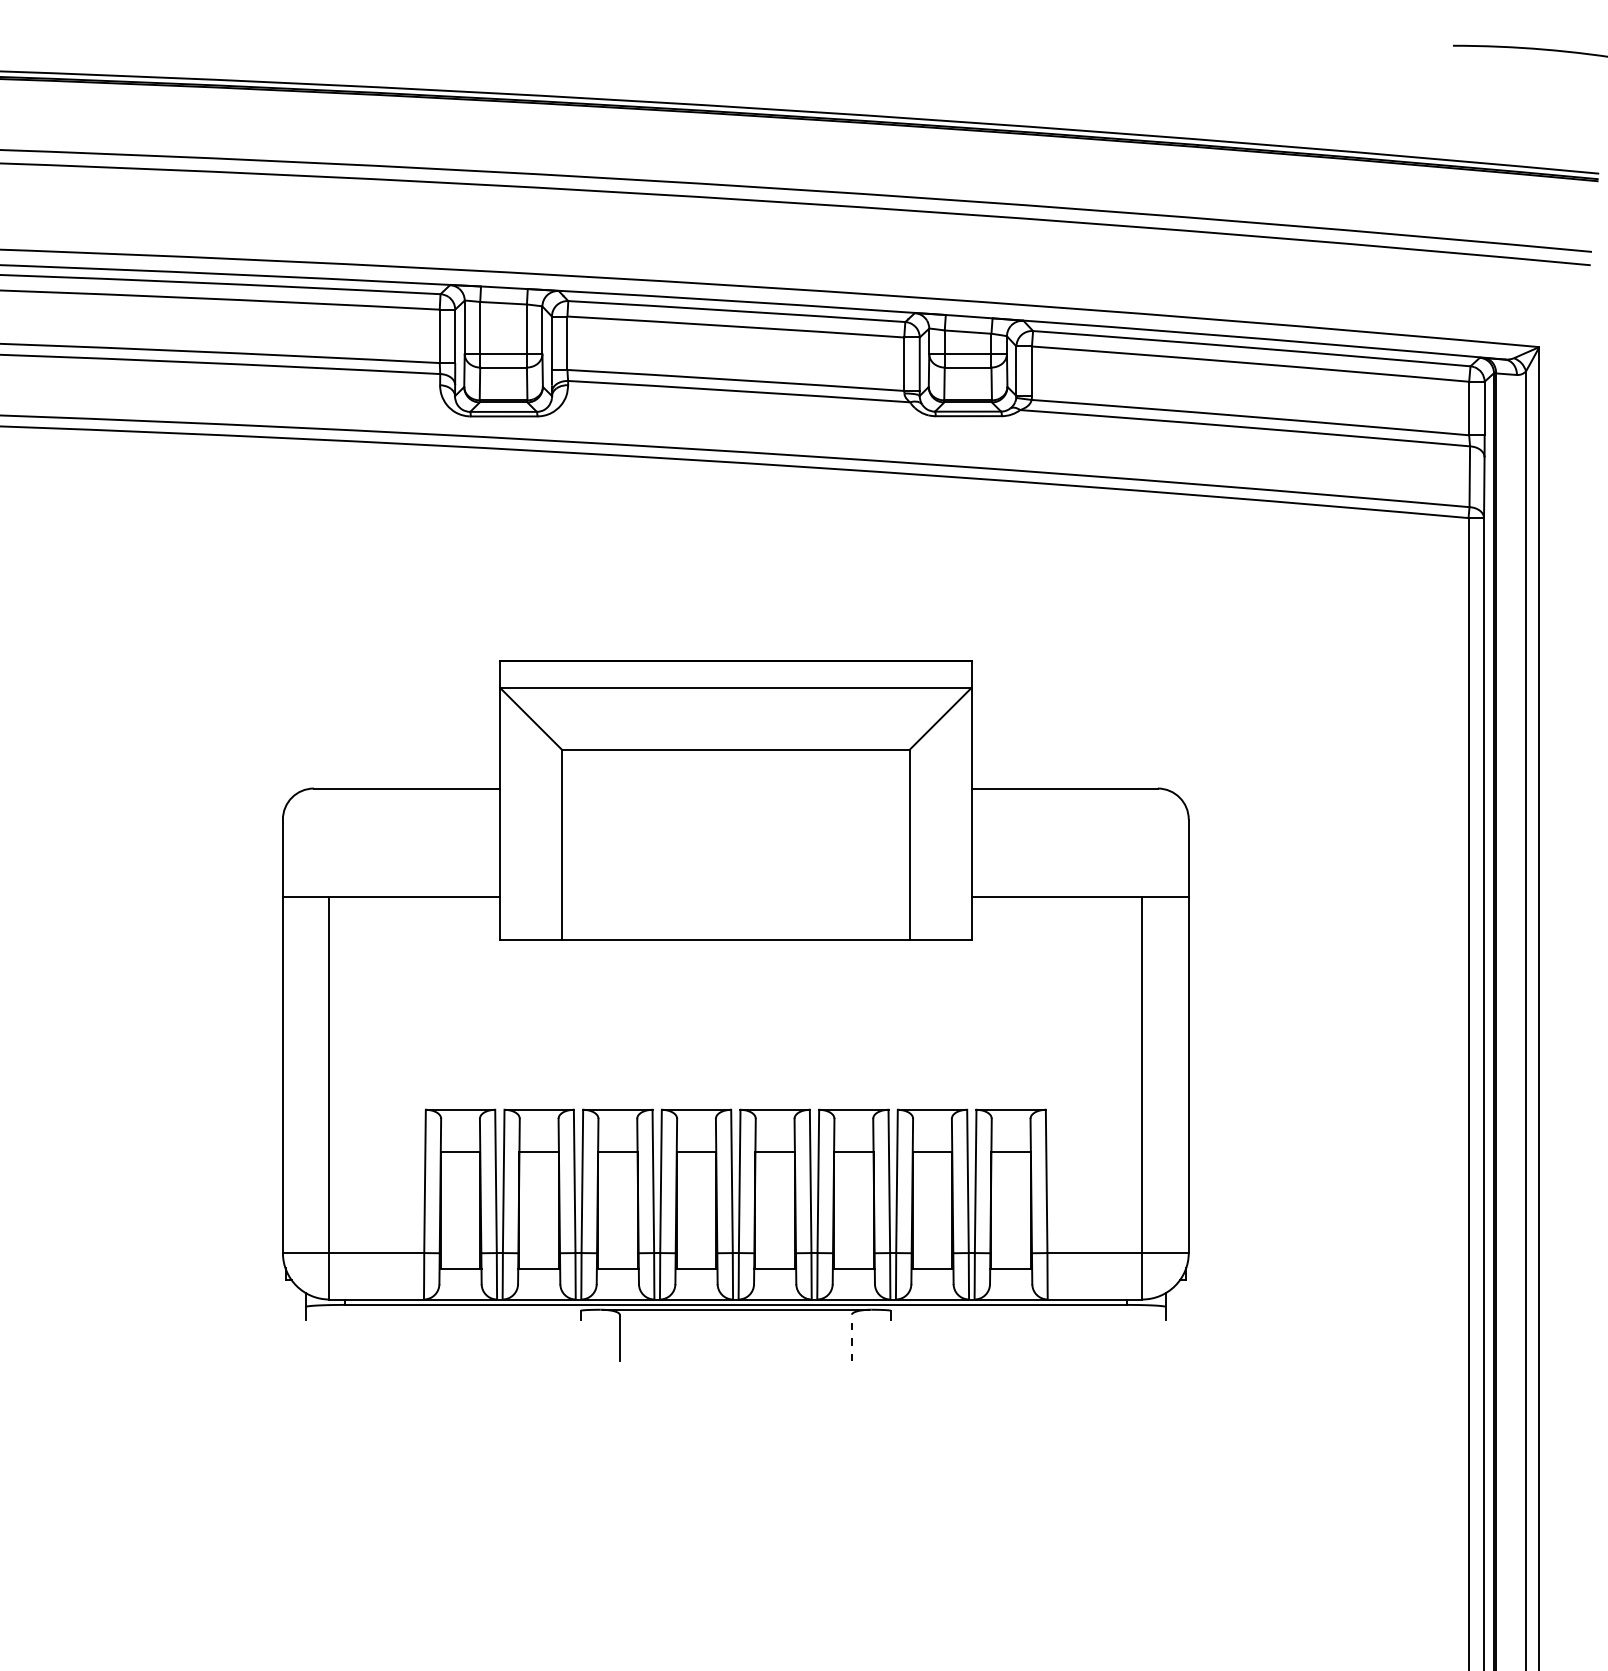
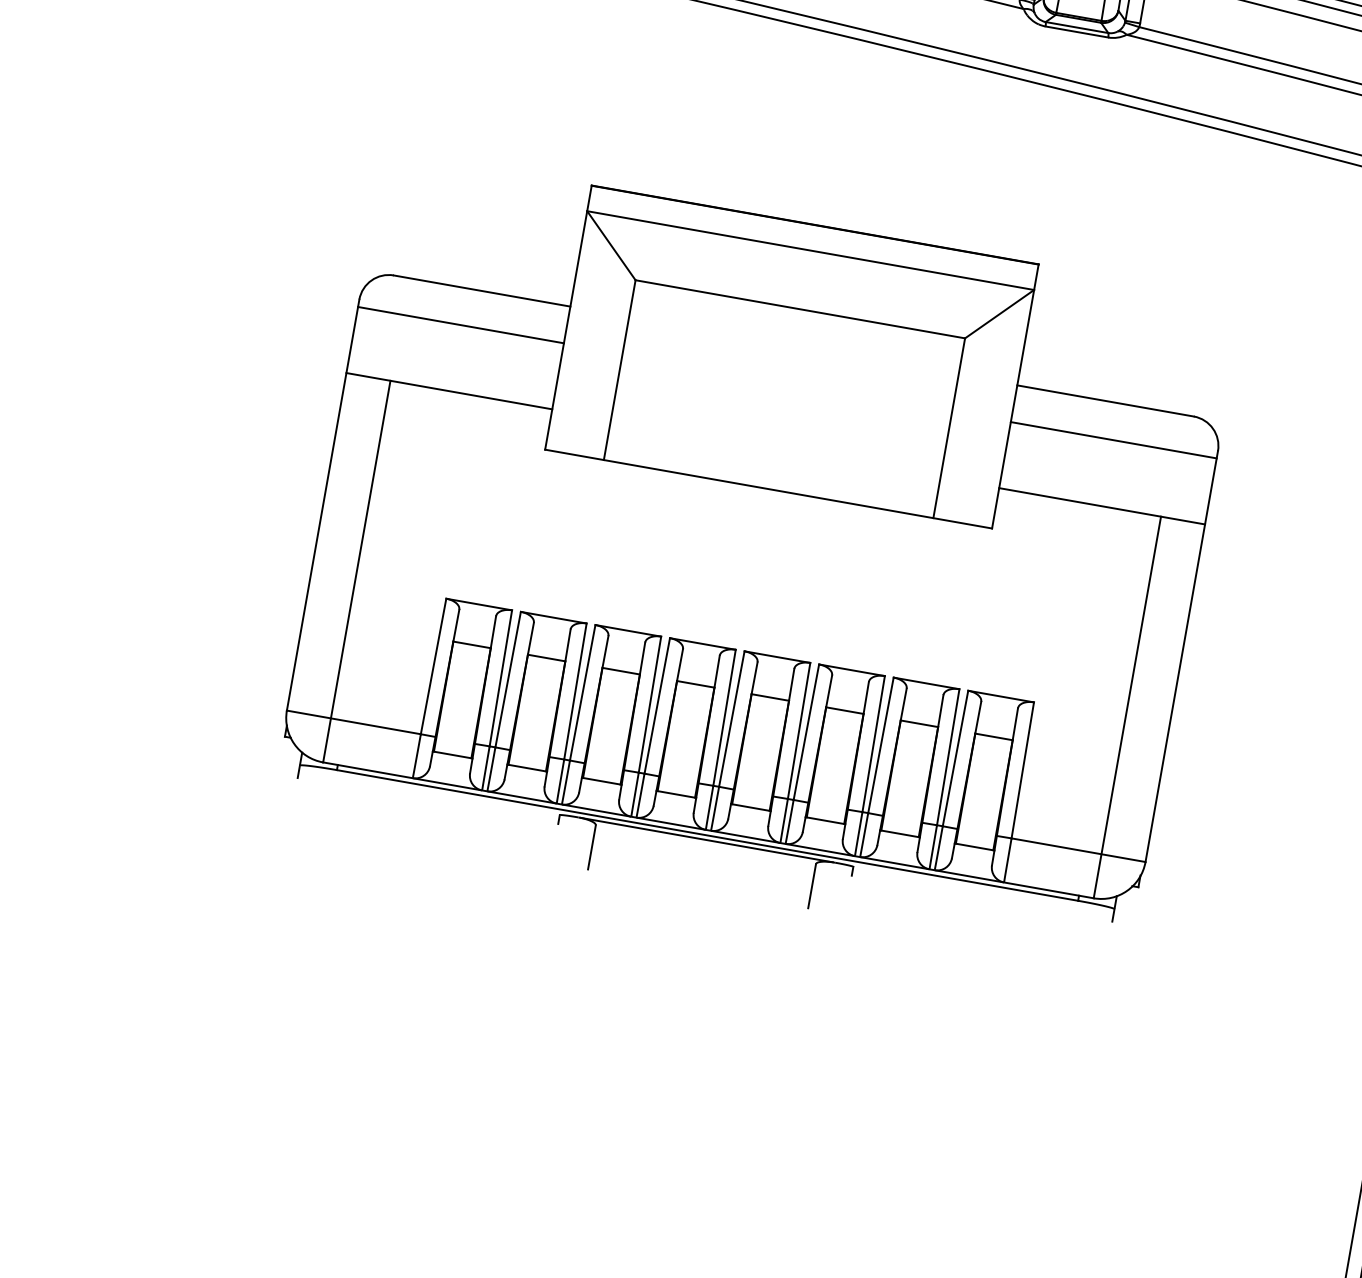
line: (391, 827) -> (460, 325), added
line: (1079, 827) -> (1113, 440), added
line: (851, 1337) -> (811, 885), dashed -> solid

